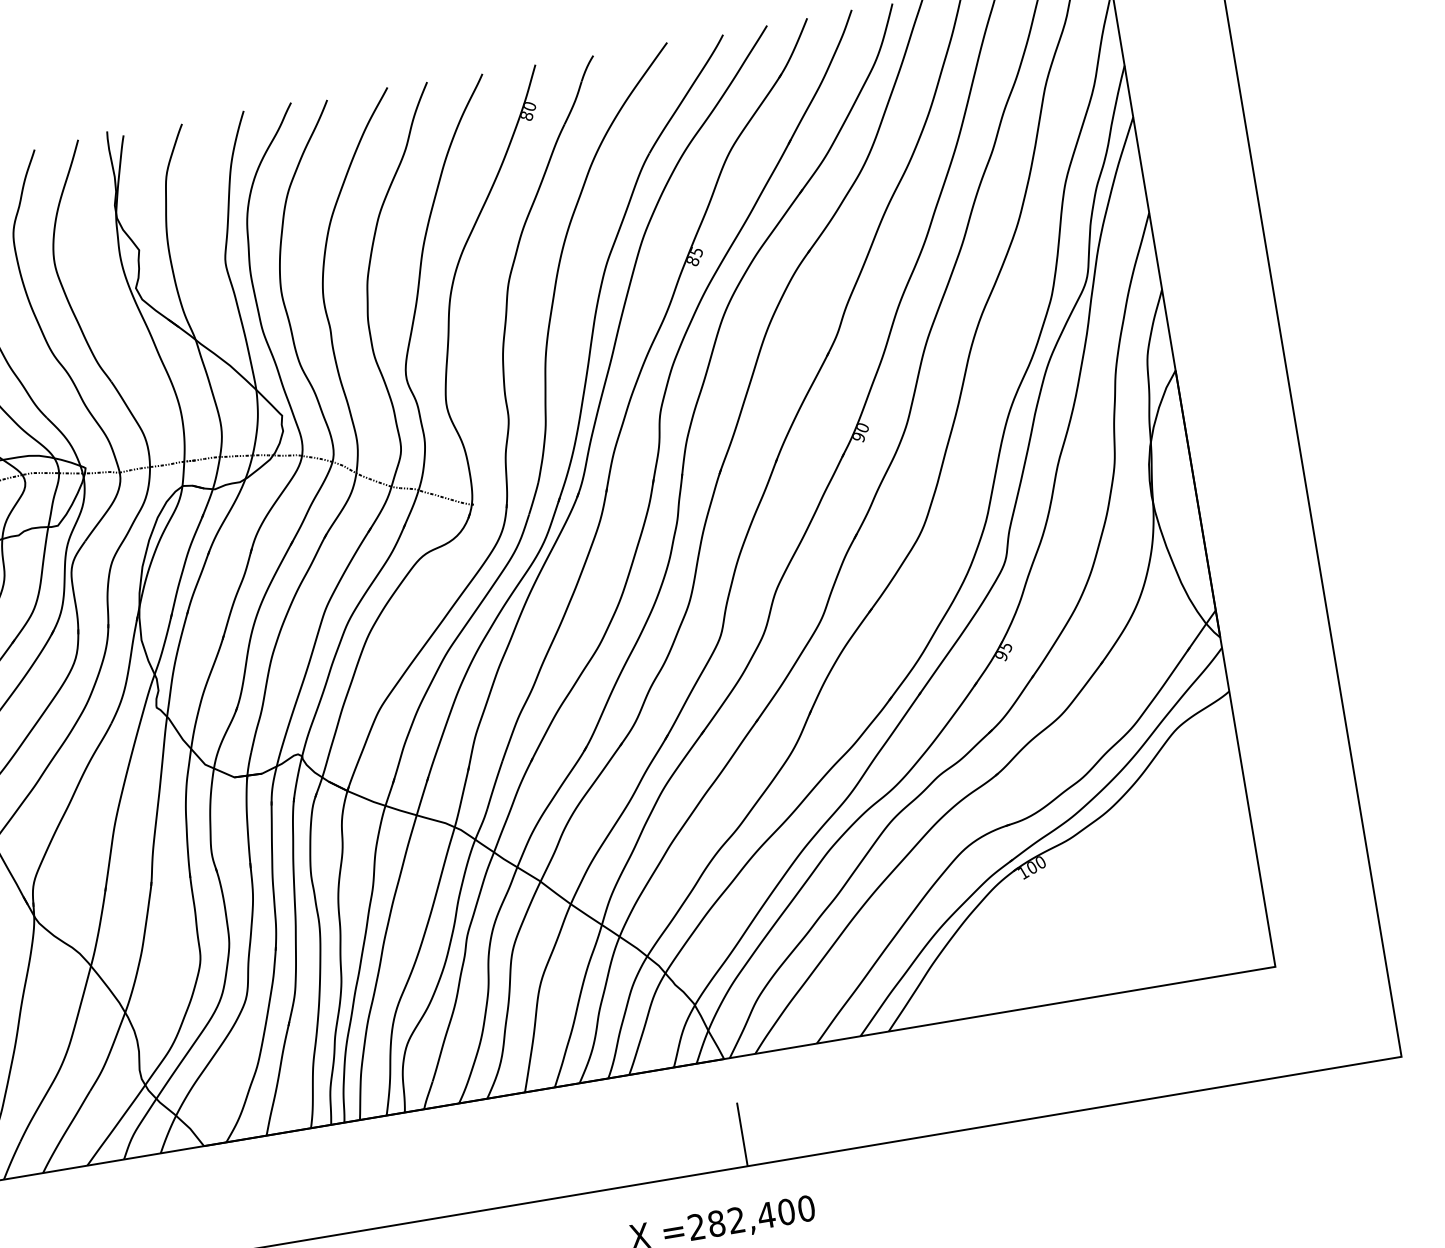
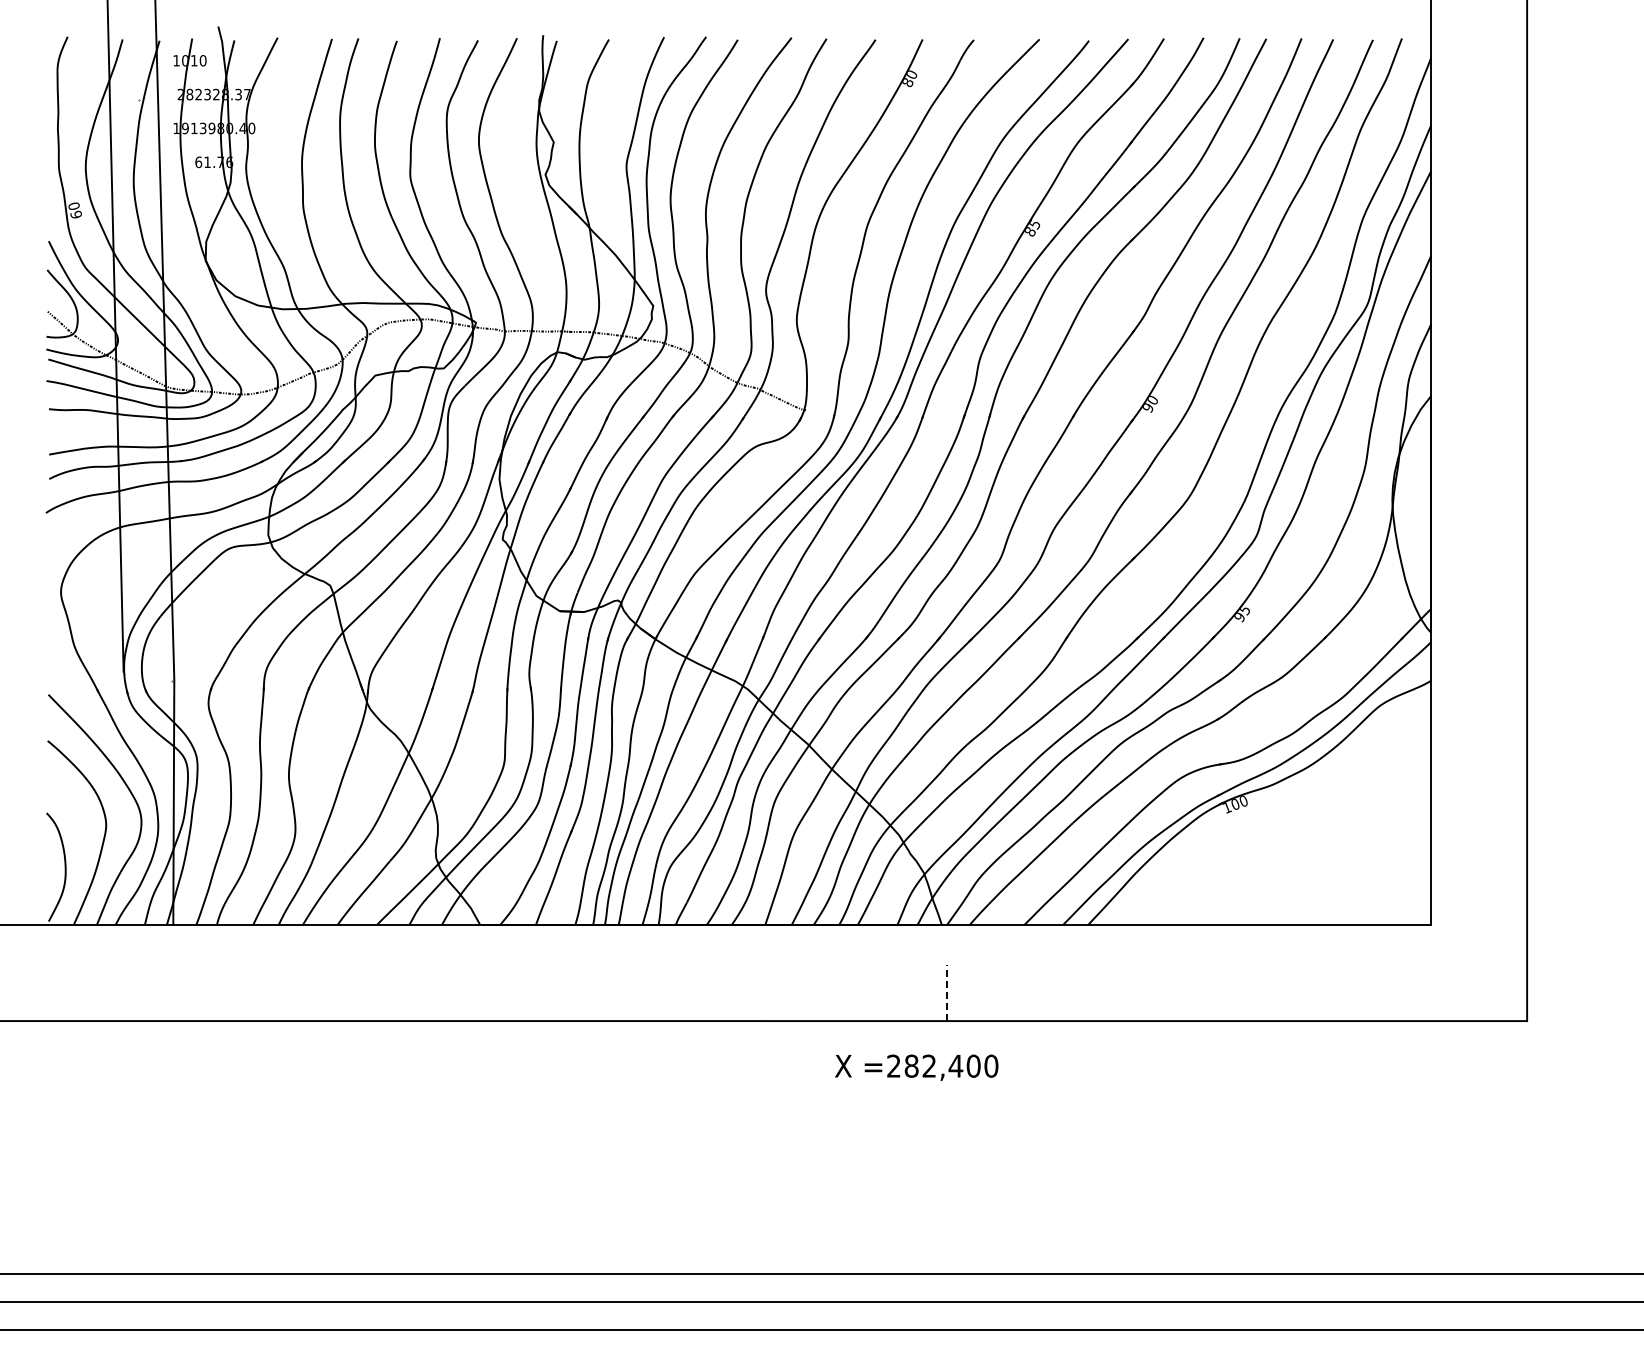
line: (742, 1135) -> (946, 993), solid -> dashed

